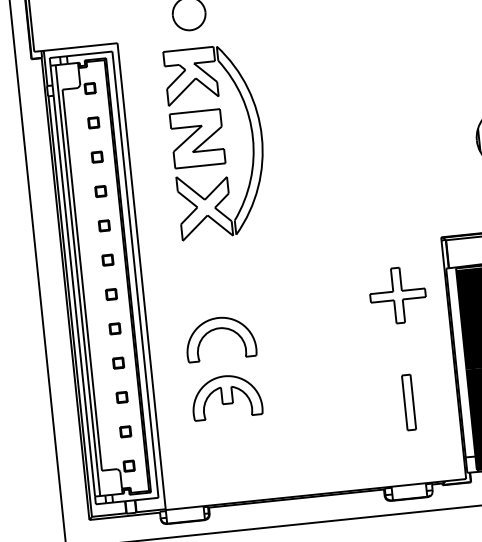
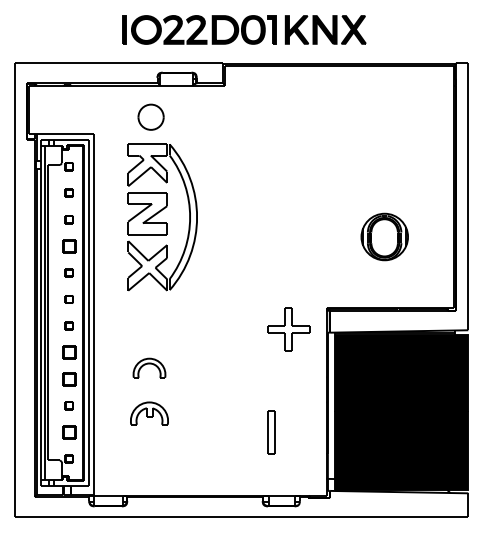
part: (99, 190) -> (68, 245), size x1.6
part: (397, 295) -> (288, 329), moved
part: (113, 328) -> (68, 352), size x1.6
part: (220, 337) -> (149, 367), size x0.6
part: (117, 362) -> (68, 378), size x1.6
part: (226, 396) -> (149, 413), size x0.7
part: (408, 402) -> (271, 432), moved
part: (124, 430) -> (68, 431), size x1.6

